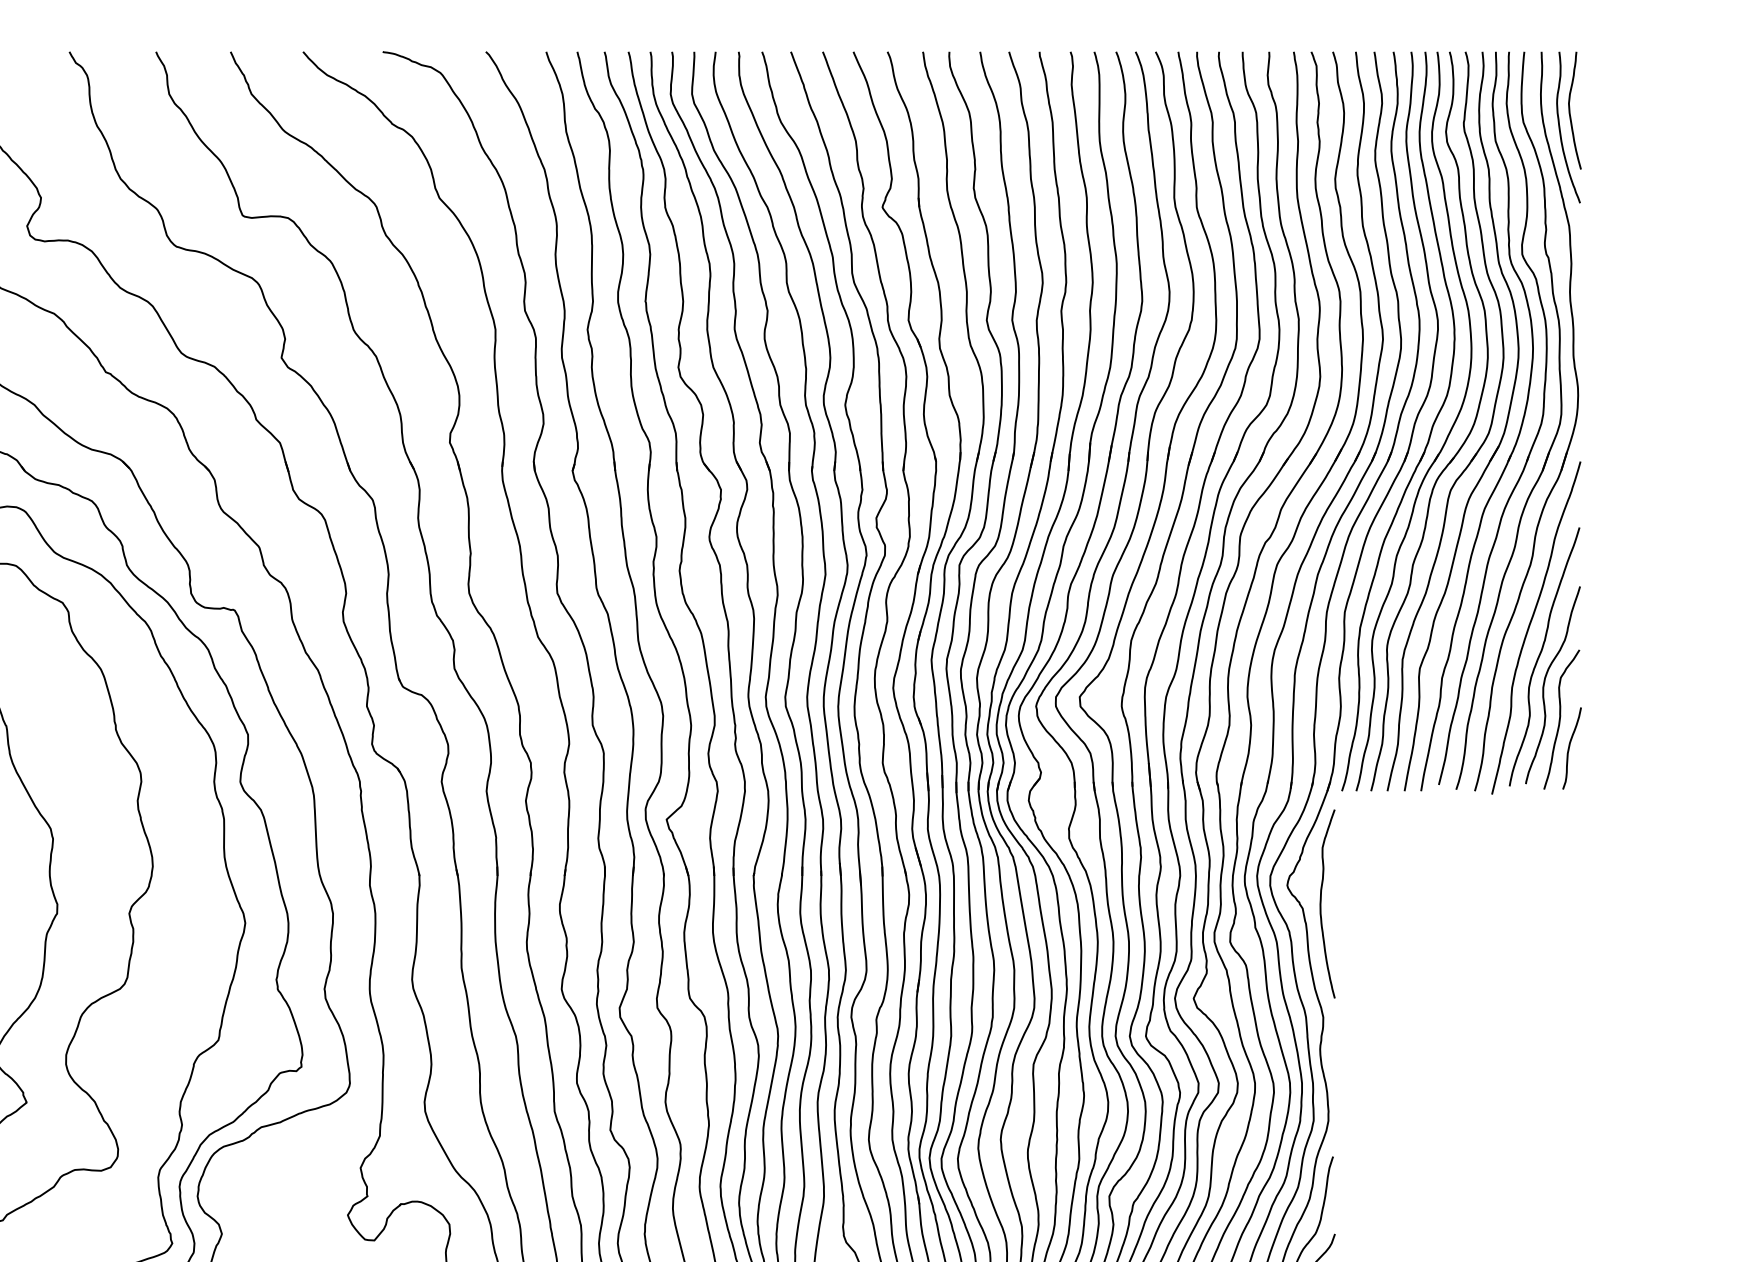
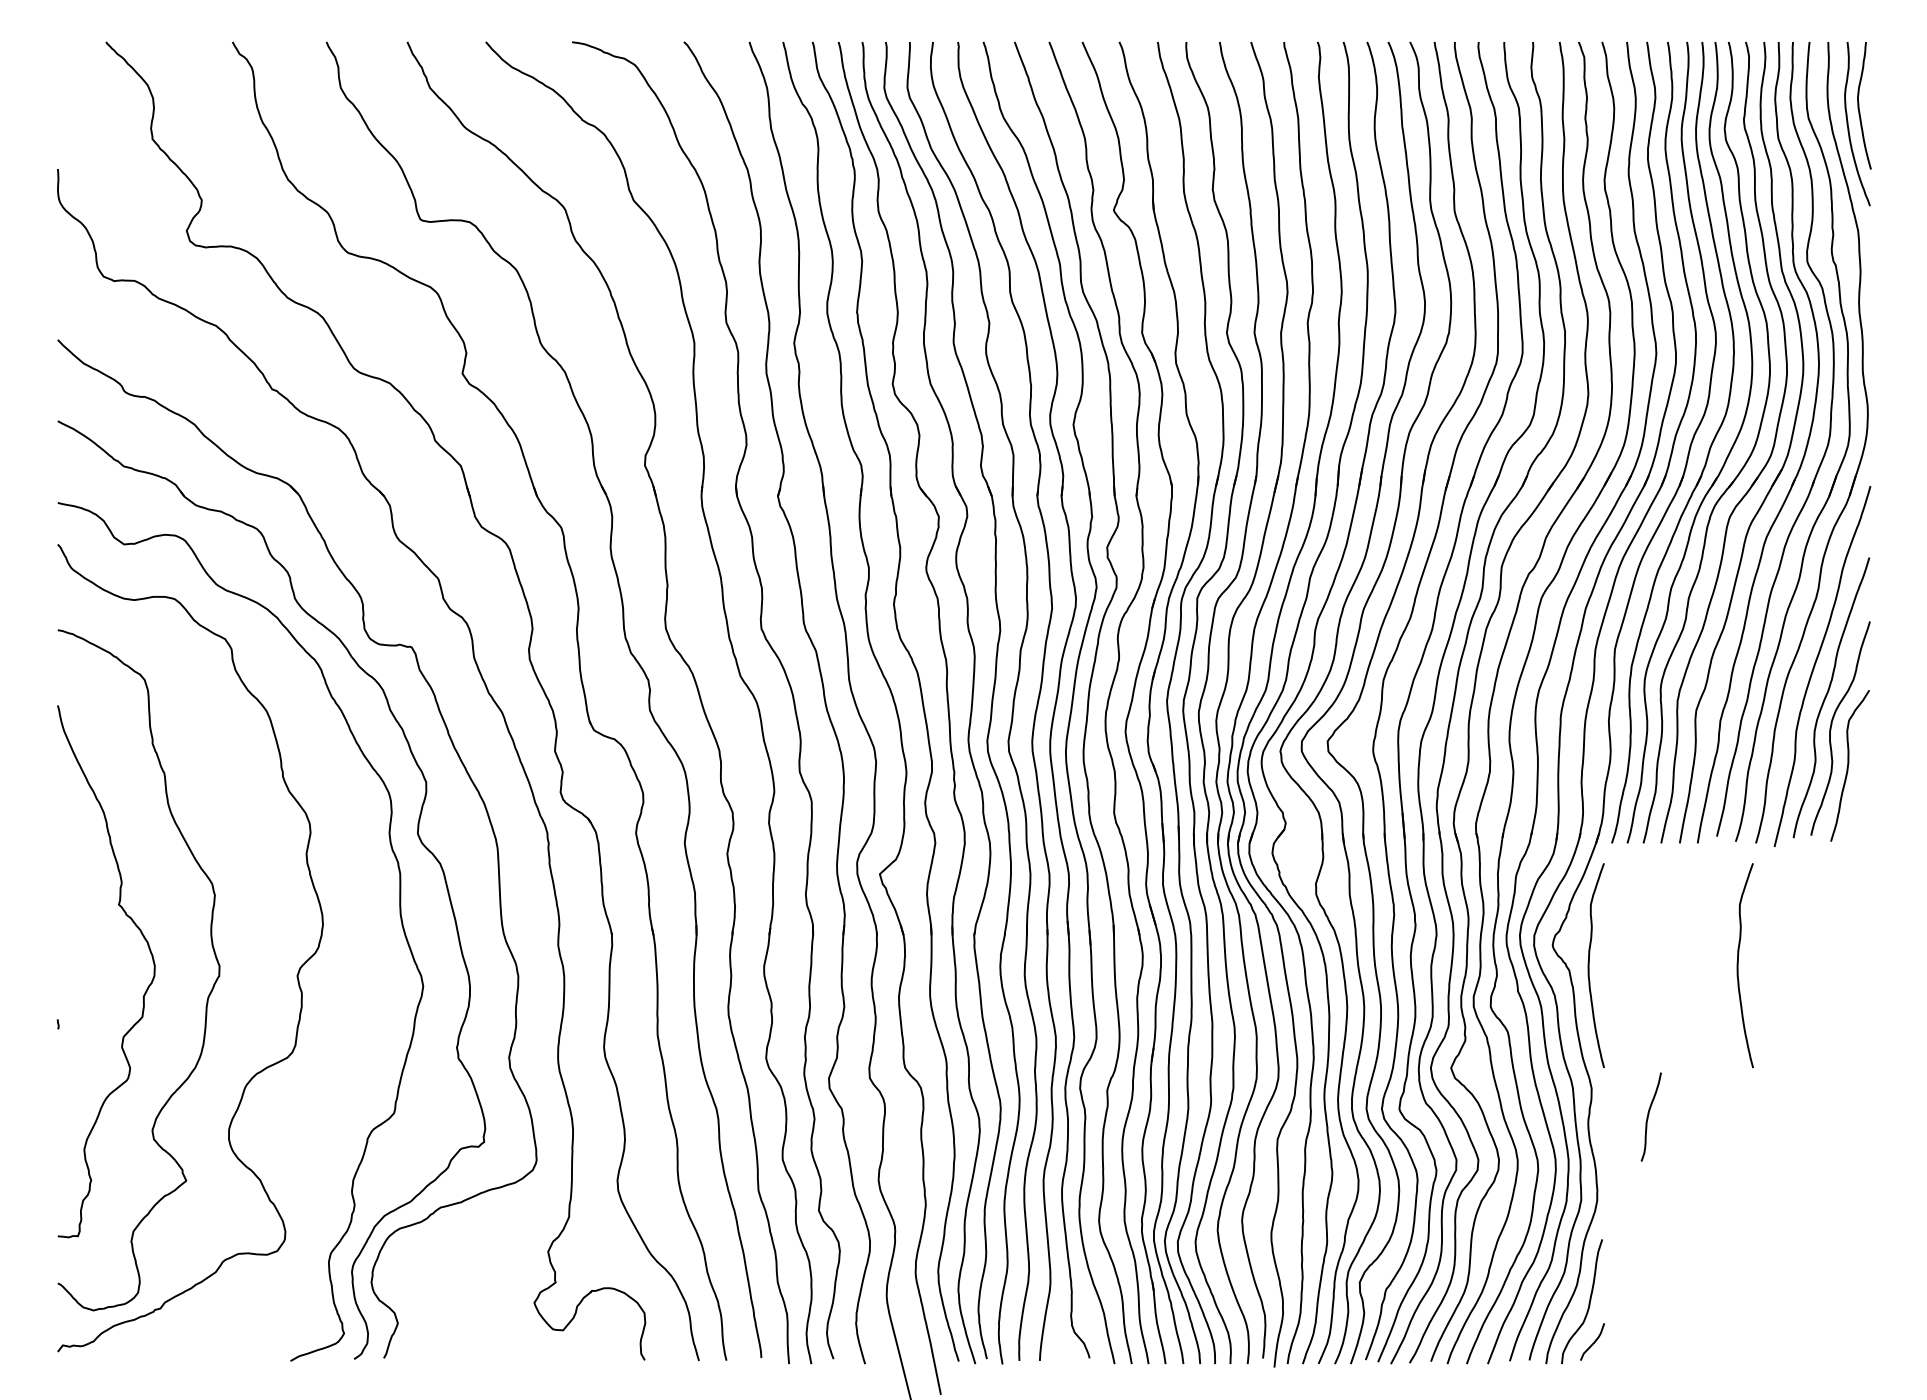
curve: (1569, 747) -> (1648, 1116), moved
curve: (1458, 903) -> (1738, 965), added

